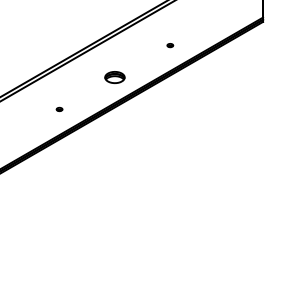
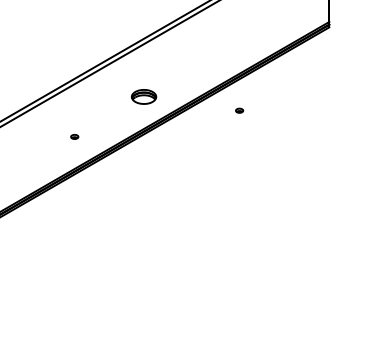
part: (170, 45) -> (239, 110), moved

